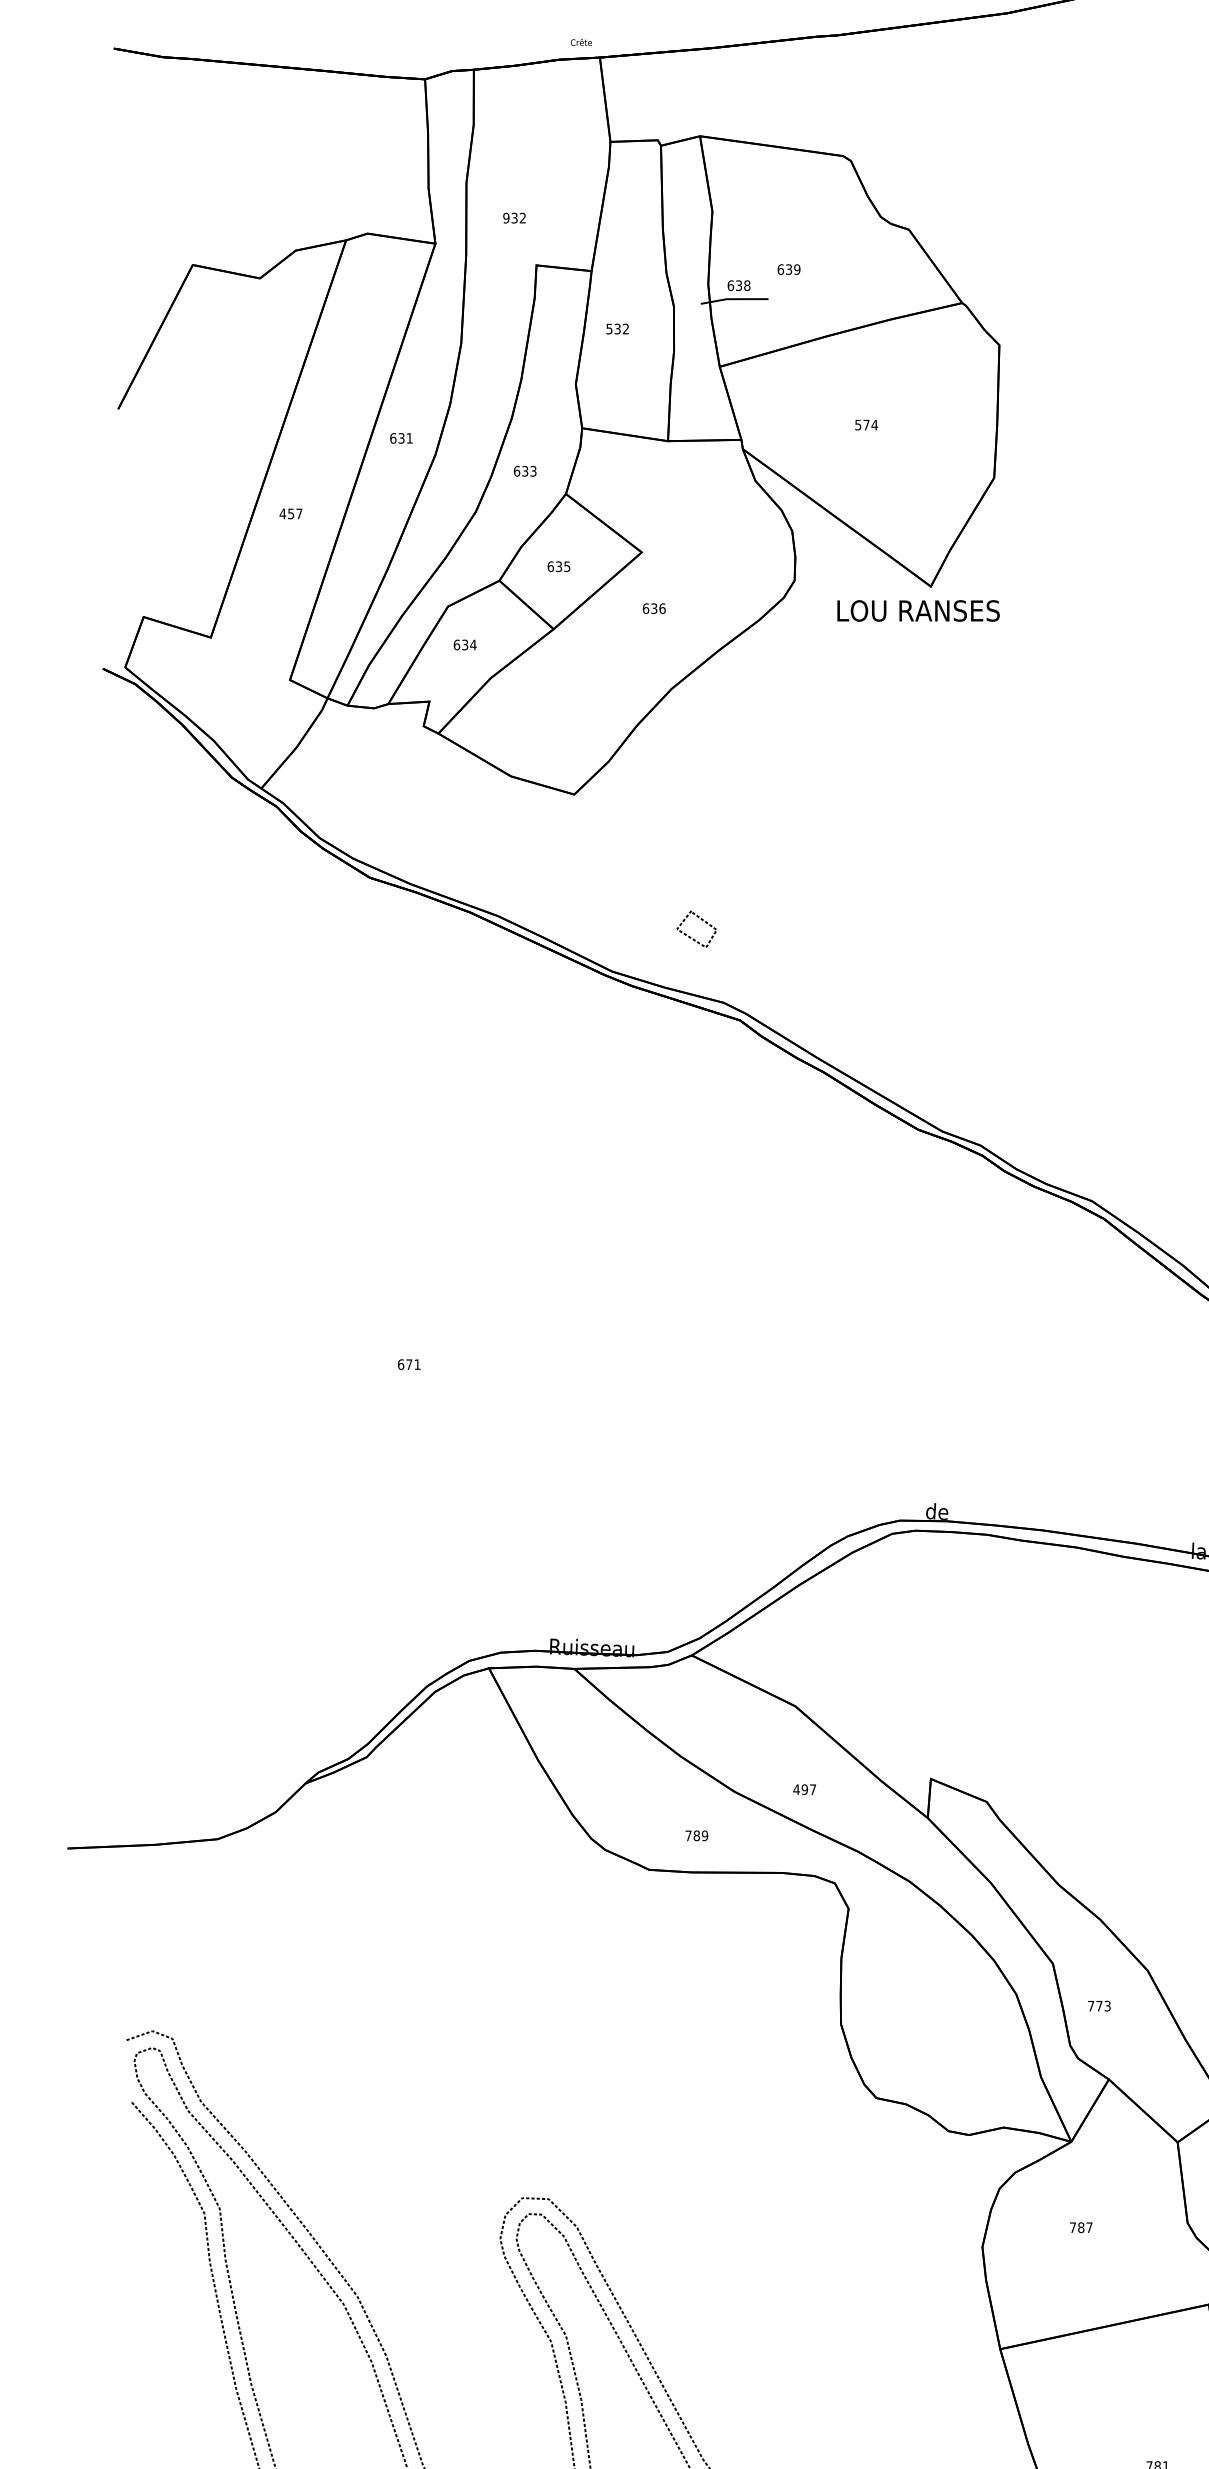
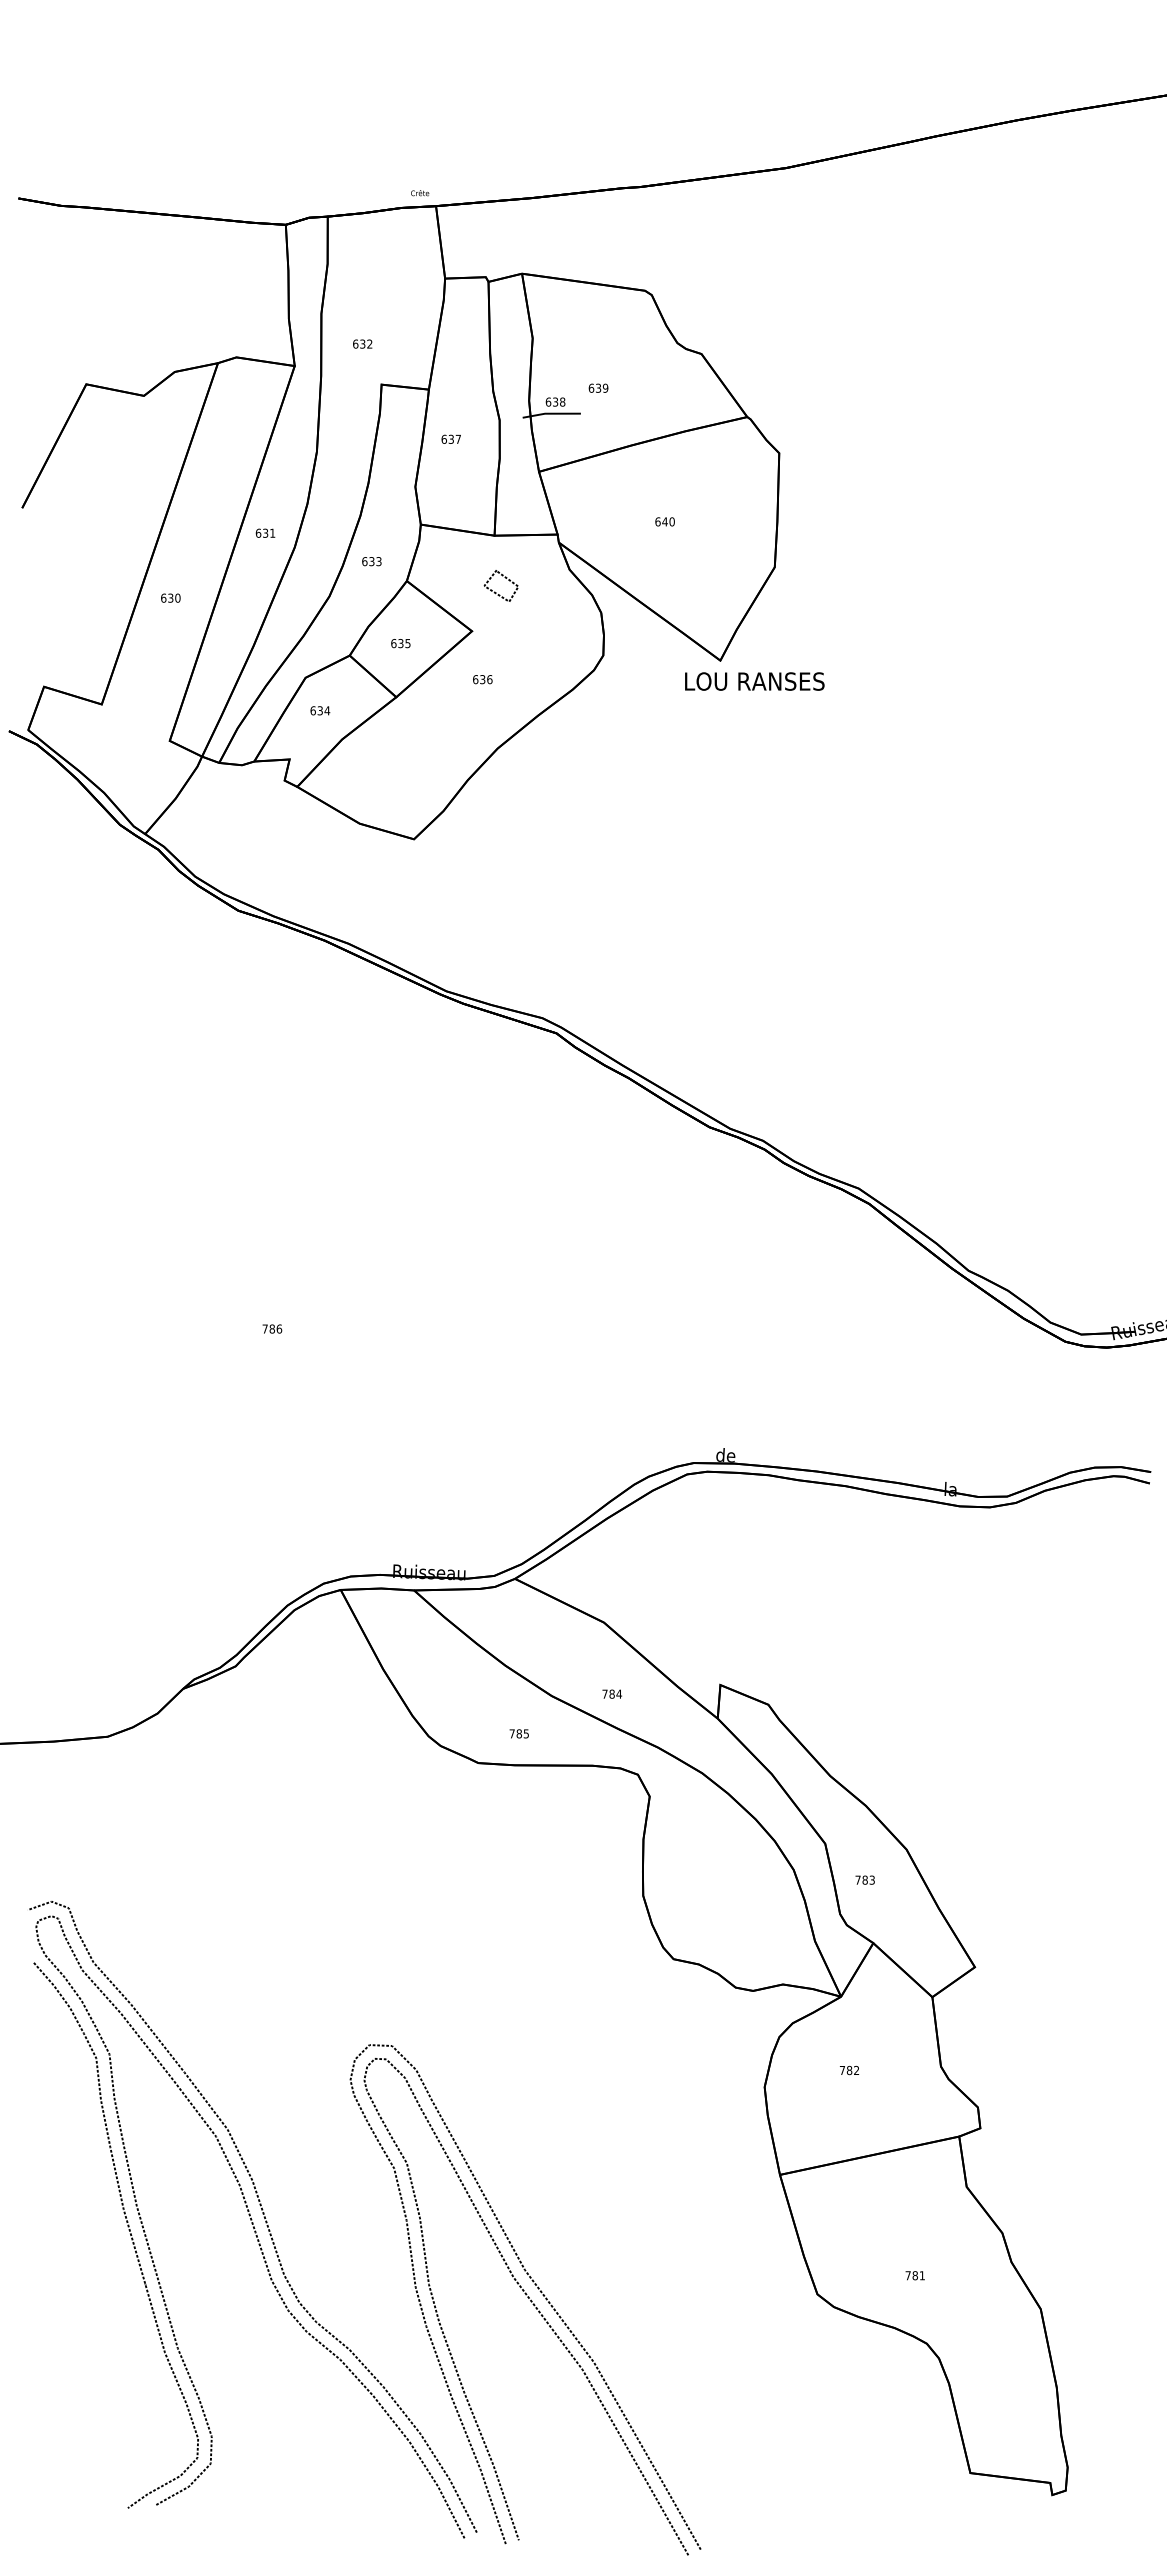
text: (506, 217) -> (355, 343), 932 -> 632
text: (616, 328) -> (450, 438), 532 -> 637
text: (865, 424) -> (664, 521), 574 -> 640
text: (290, 513) -> (170, 597), 457 -> 630
text: (918, 610) -> (754, 681), moved
line: (690, 935) -> (495, 591), moved
text: (409, 1363) -> (272, 1328), 671 -> 786
text: (805, 1788) -> (612, 1693), 497 -> 784
text: (705, 1835) -> (526, 1733), 789 -> 785
text: (1098, 2005) -> (864, 1879), 773 -> 783
text: (1089, 2226) -> (856, 2069), 787 -> 782

